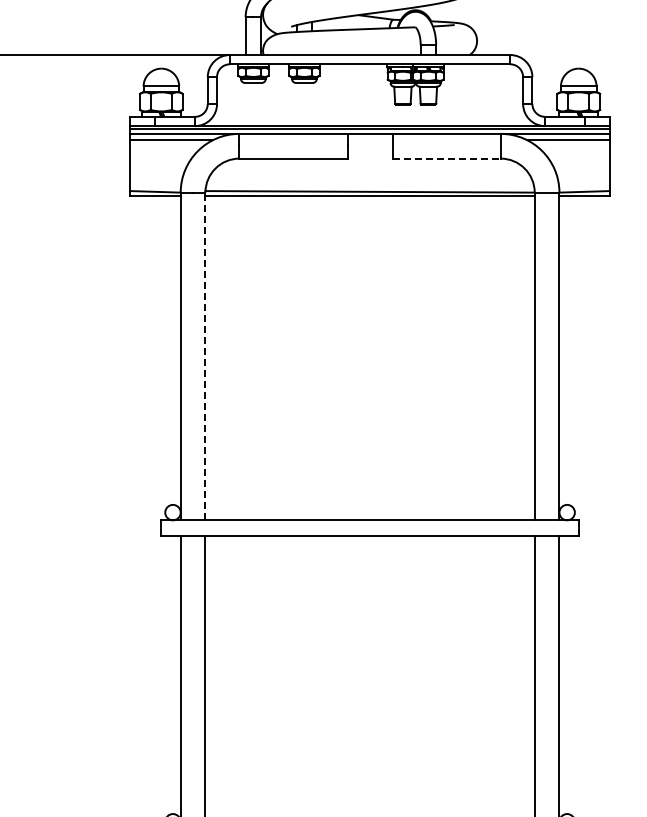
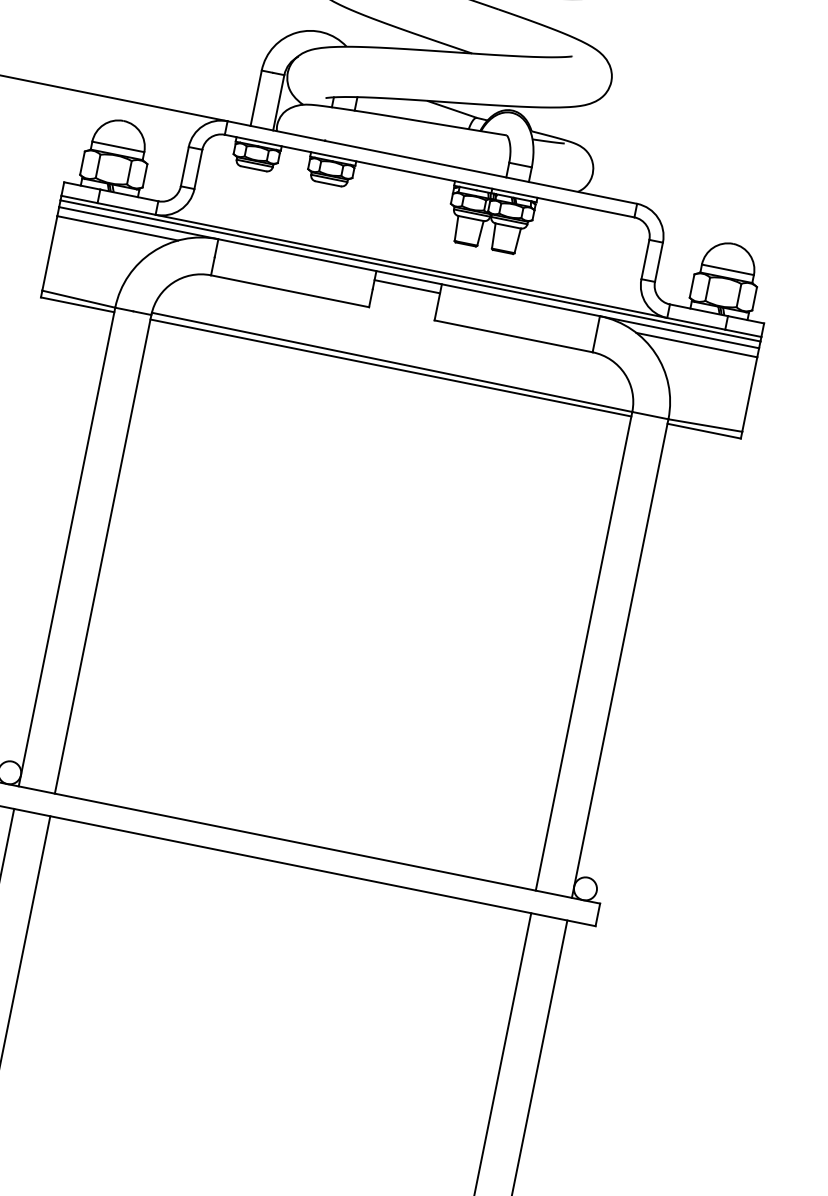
line: (369, 140) -> (406, 287), added
line: (447, 158) -> (514, 336), dashed -> solid
line: (205, 356) -> (103, 554), dashed -> solid

